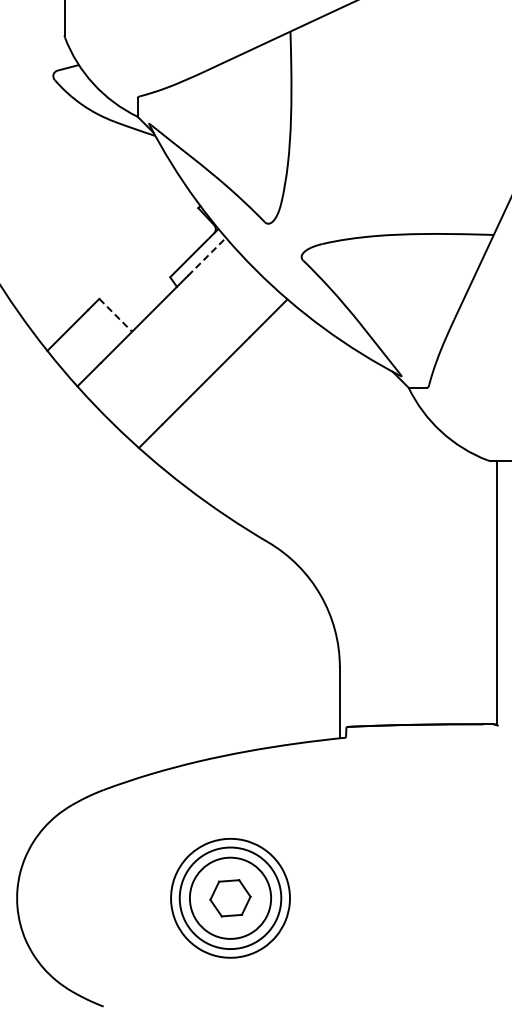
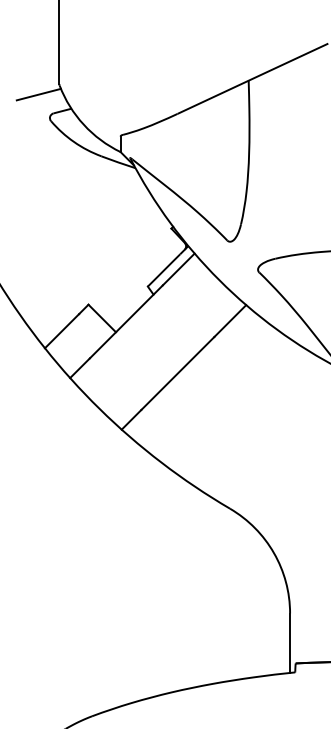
line: (39, 48) -> (38, 94), added
line: (207, 256) -> (179, 269), dashed -> solid
line: (116, 315) -> (102, 318), dashed -> solid

